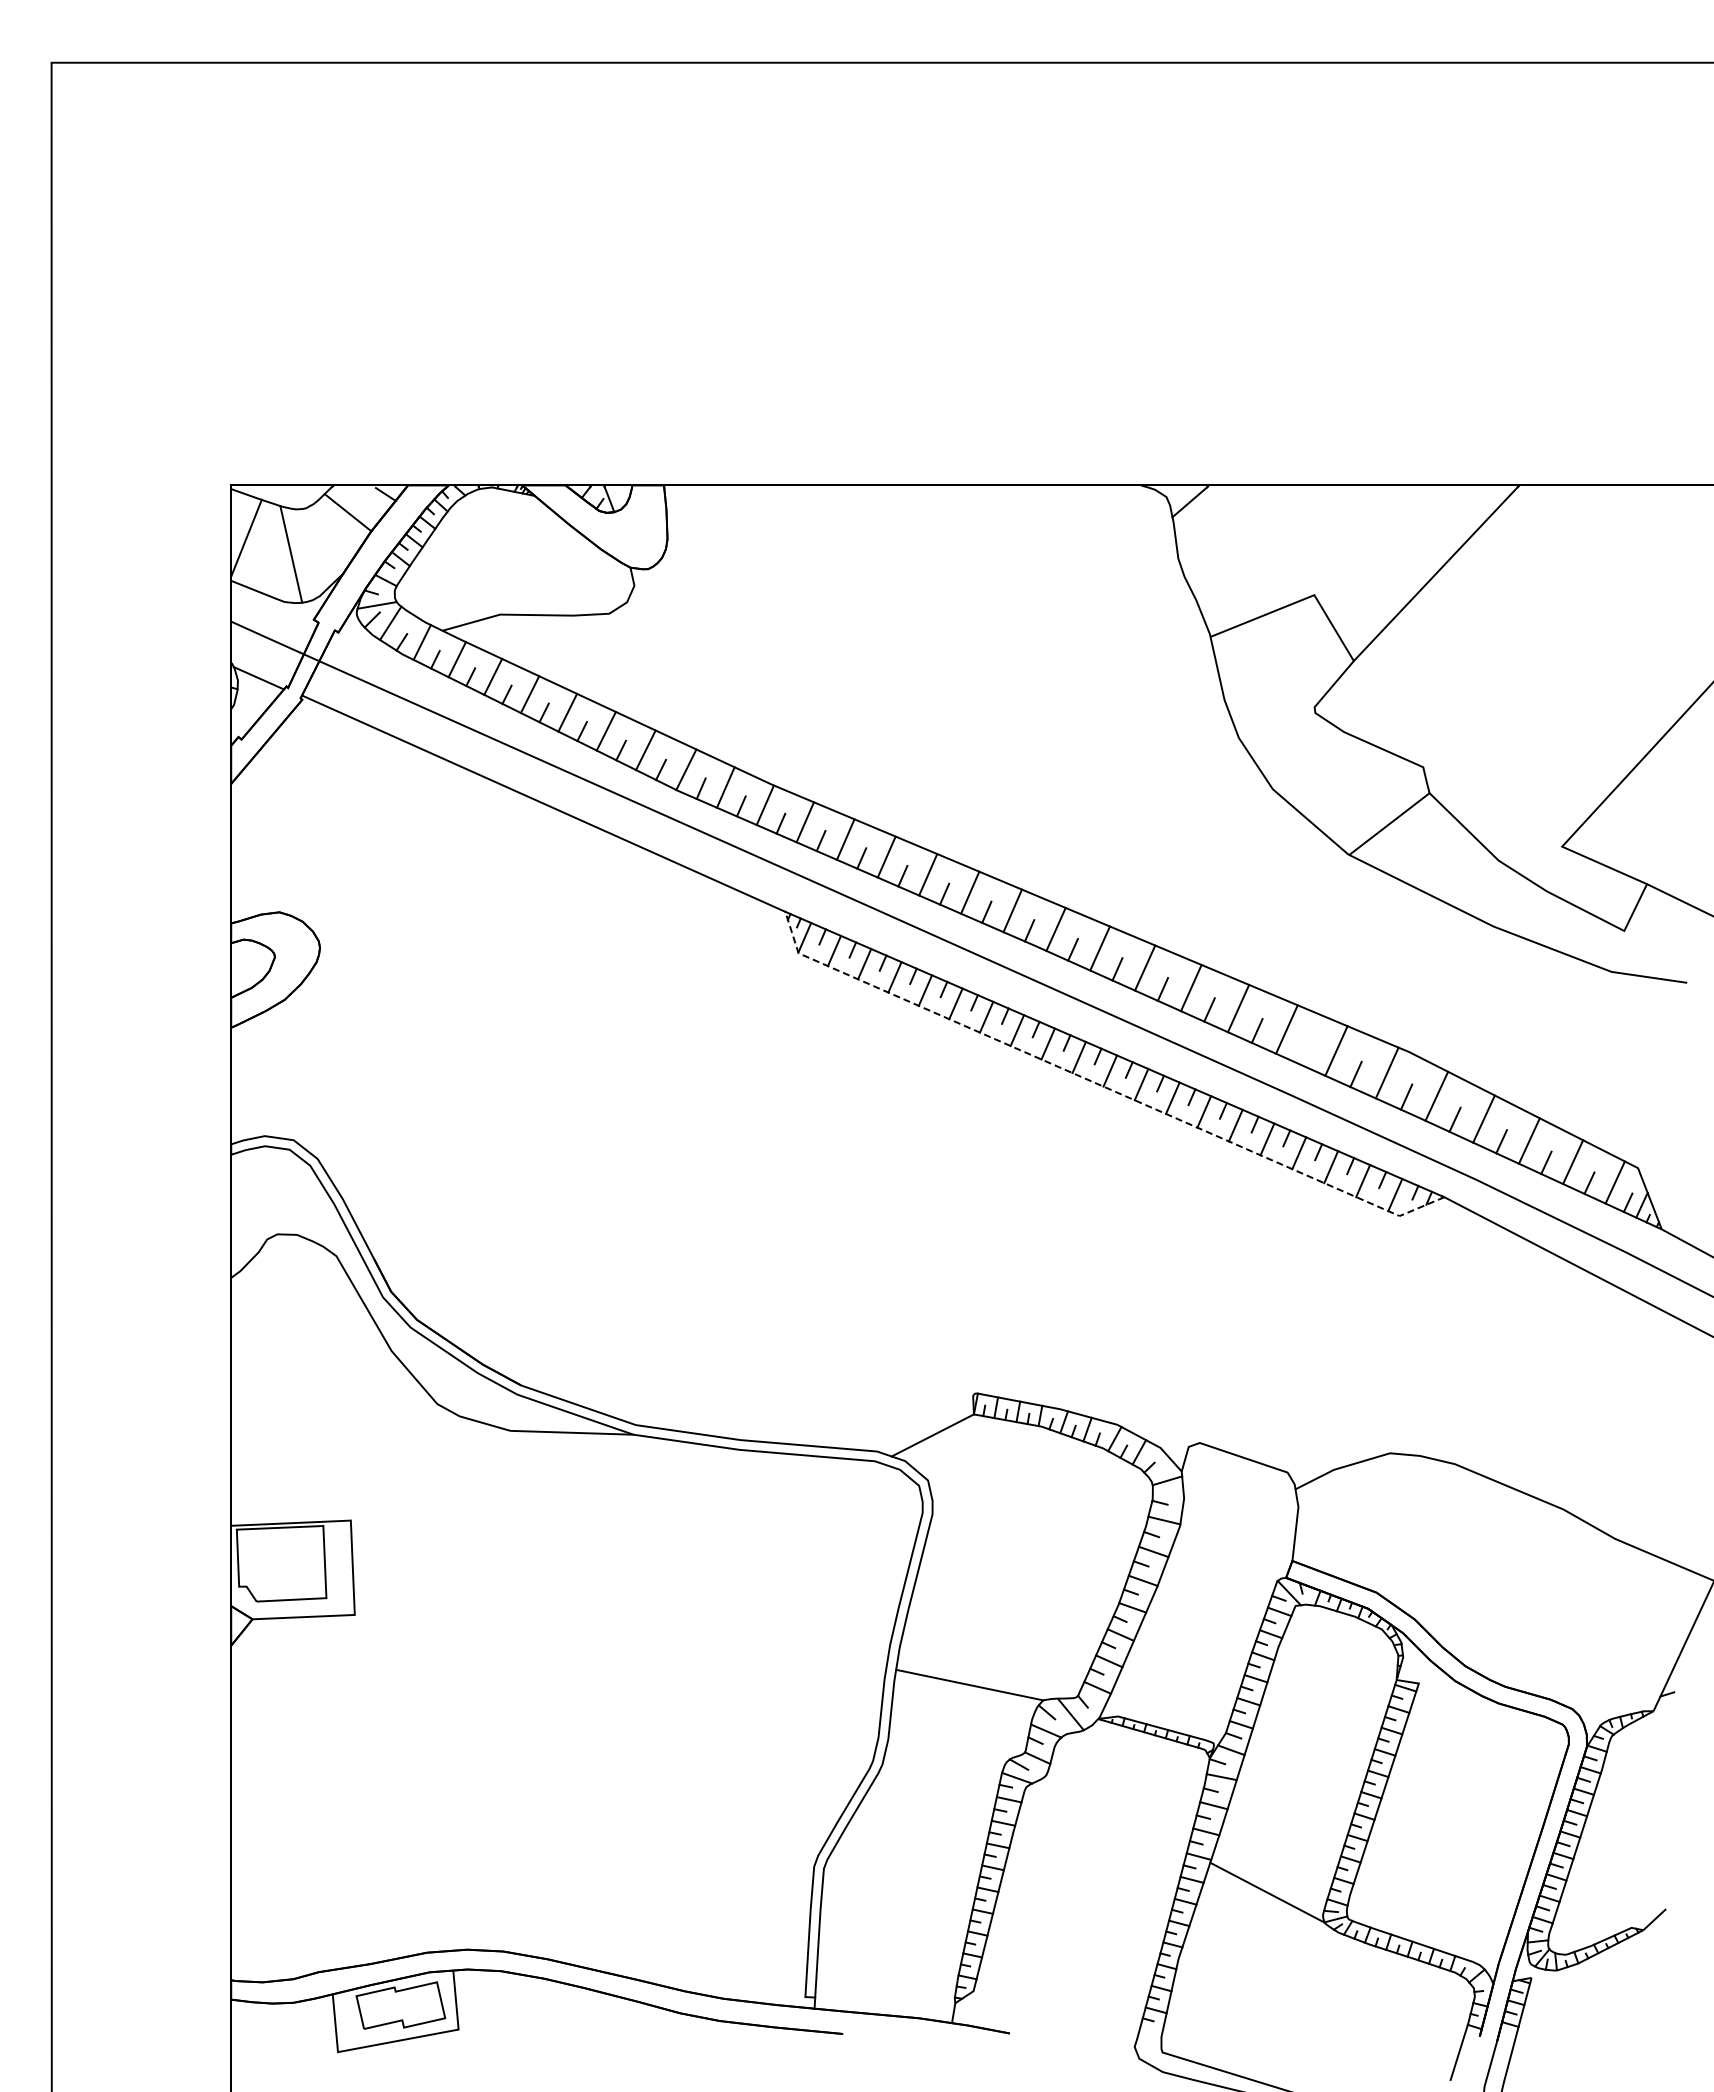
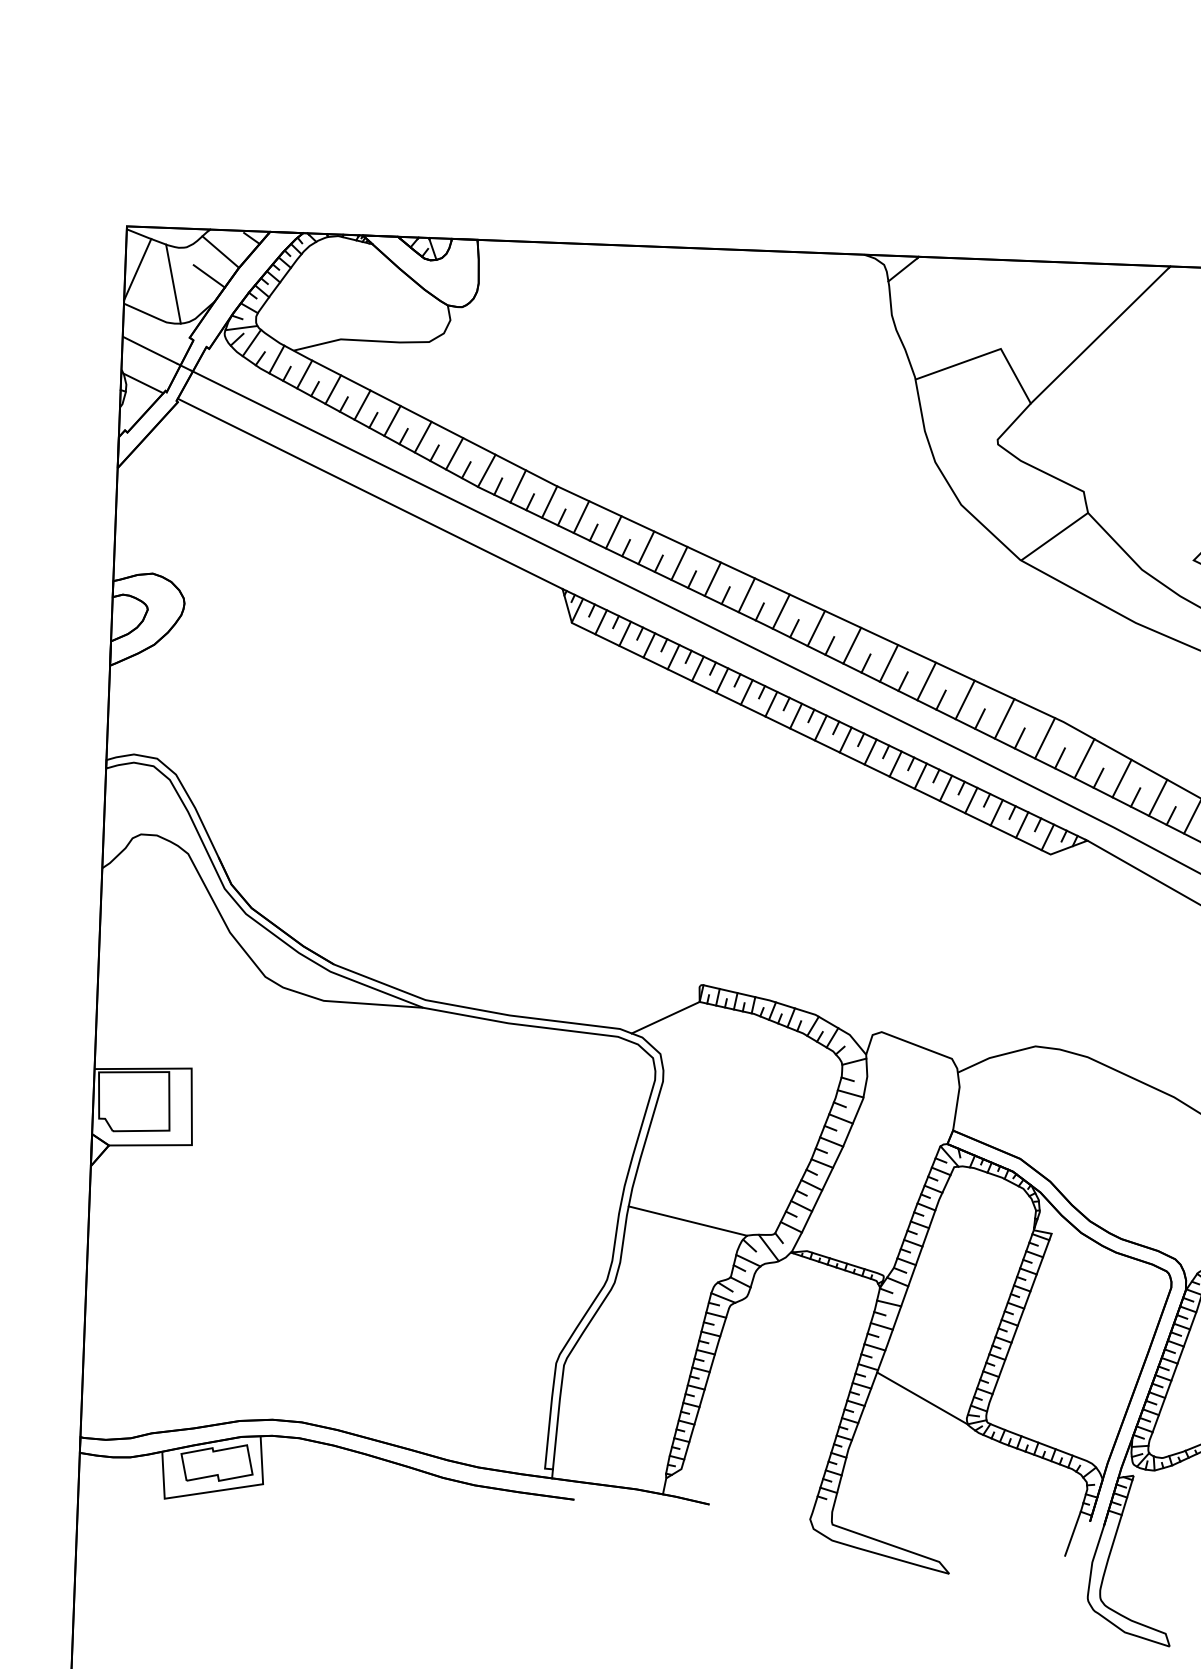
line: (334, 543) -> (208, 276), added
line: (1305, 1052) -> (979, 719), added
line: (1100, 1085) -> (812, 739), dashed -> solid

